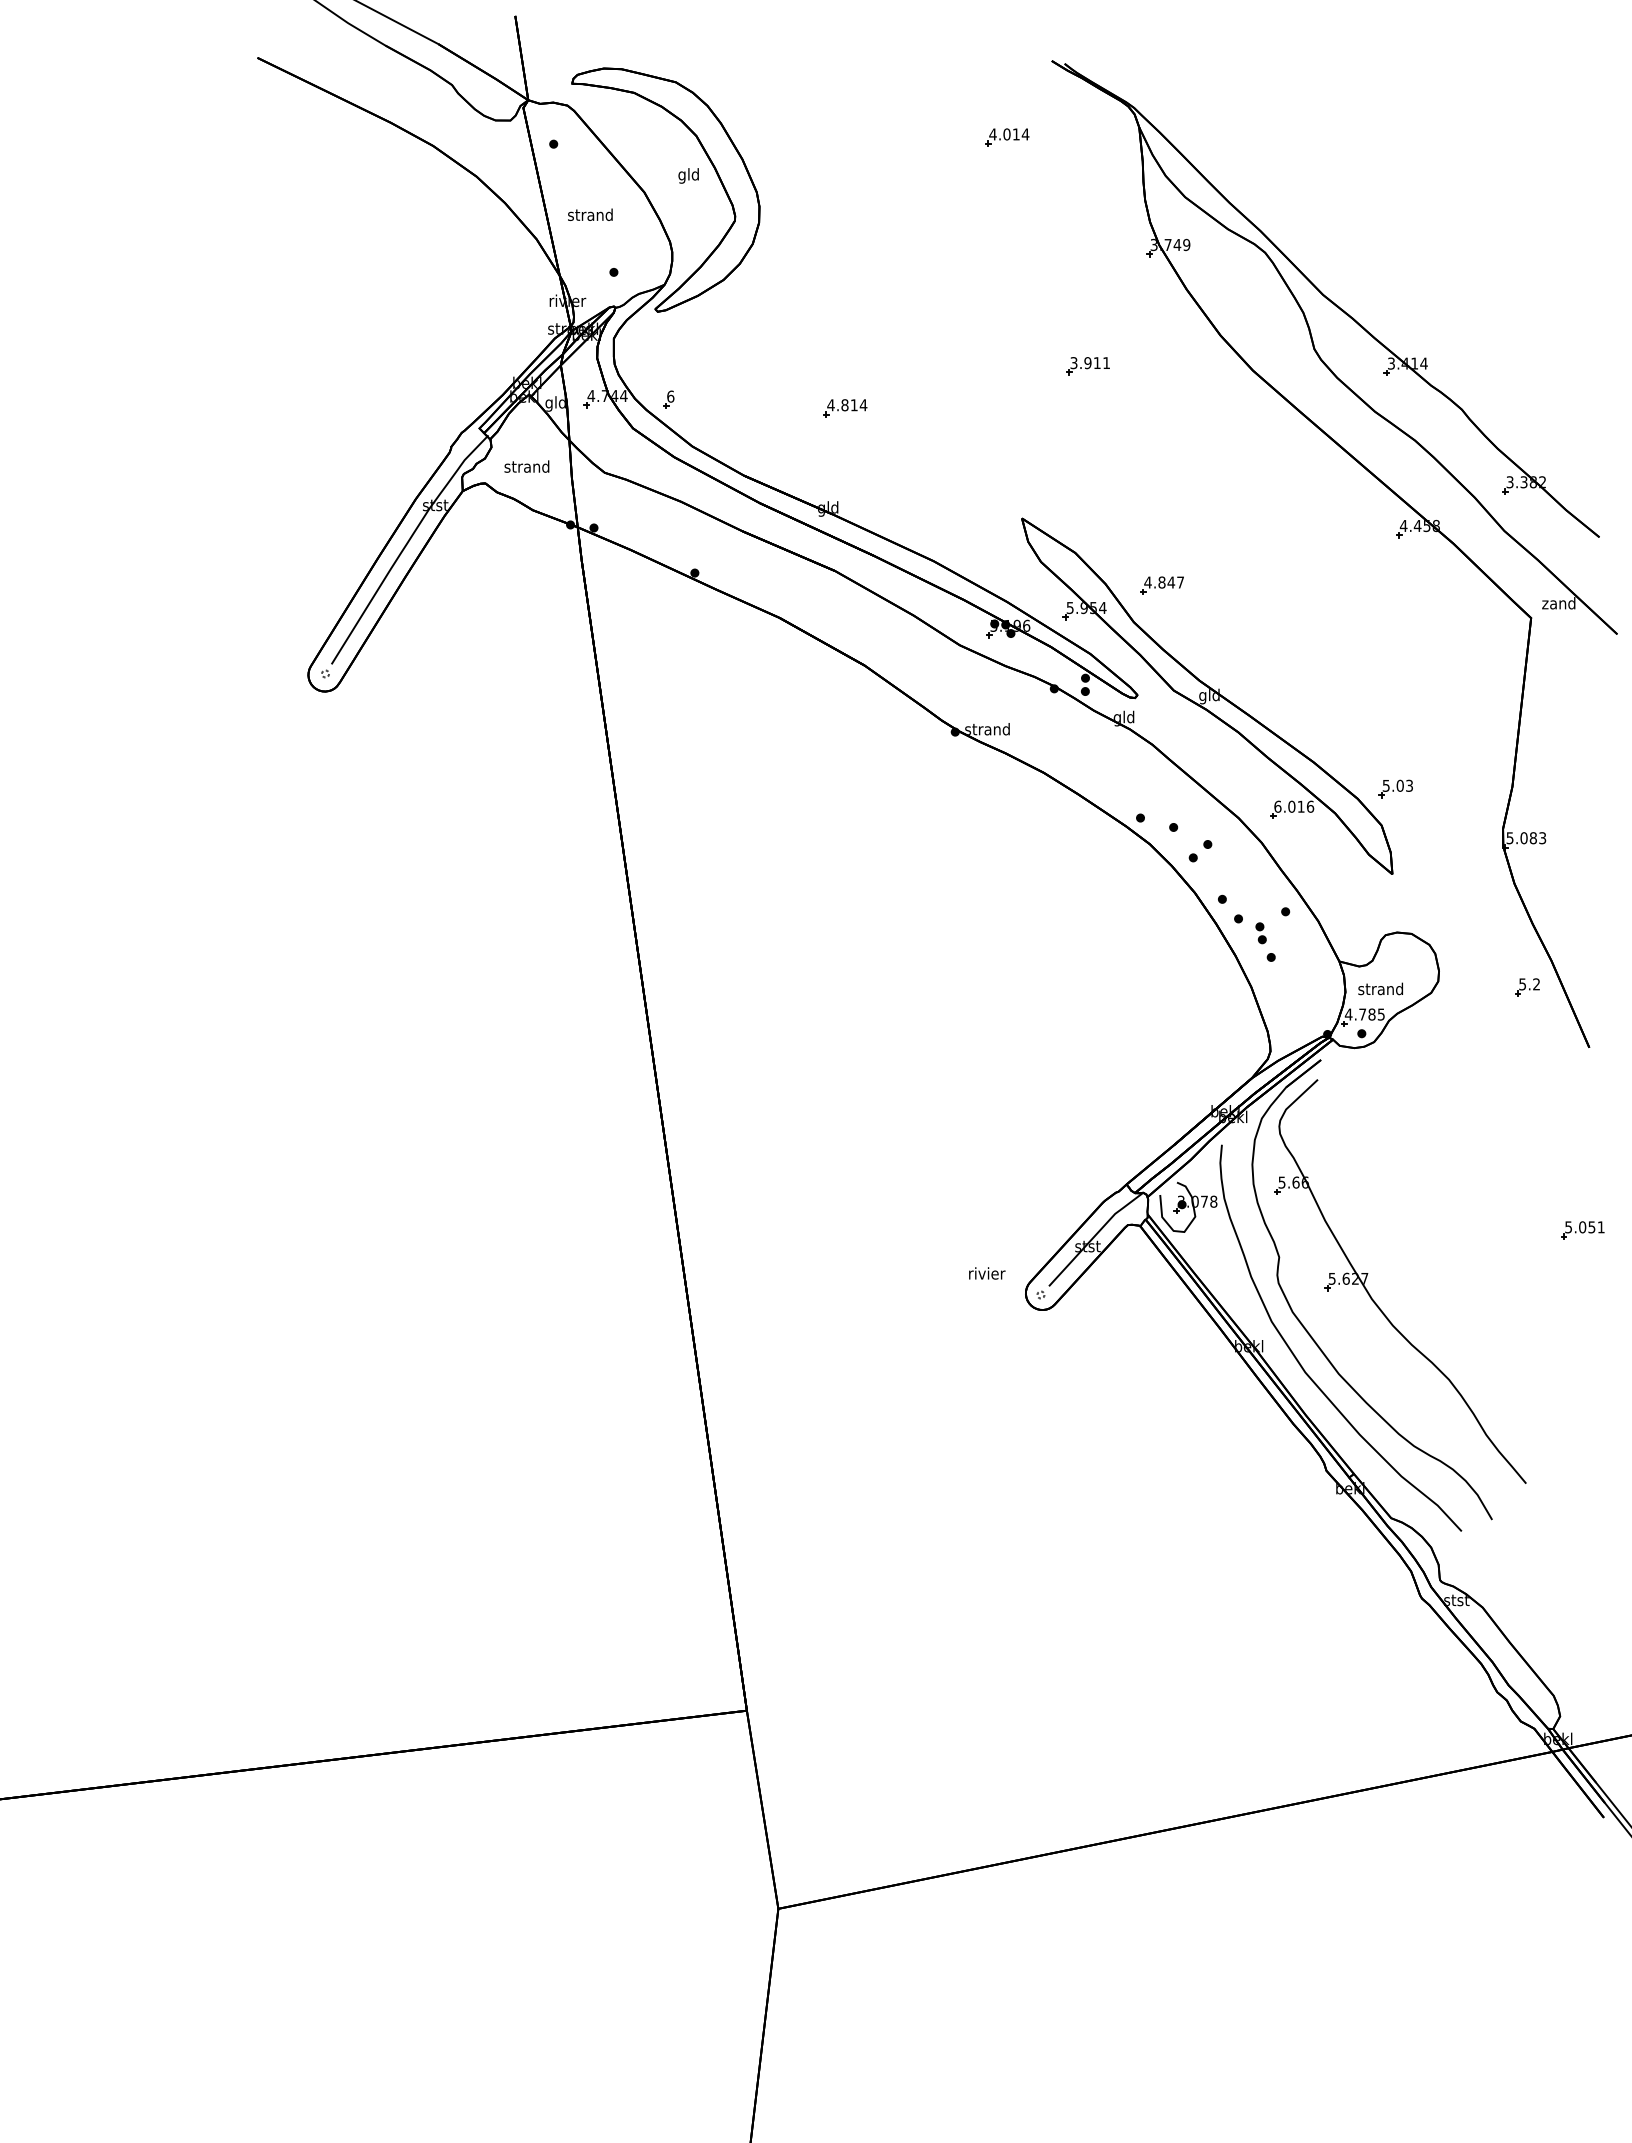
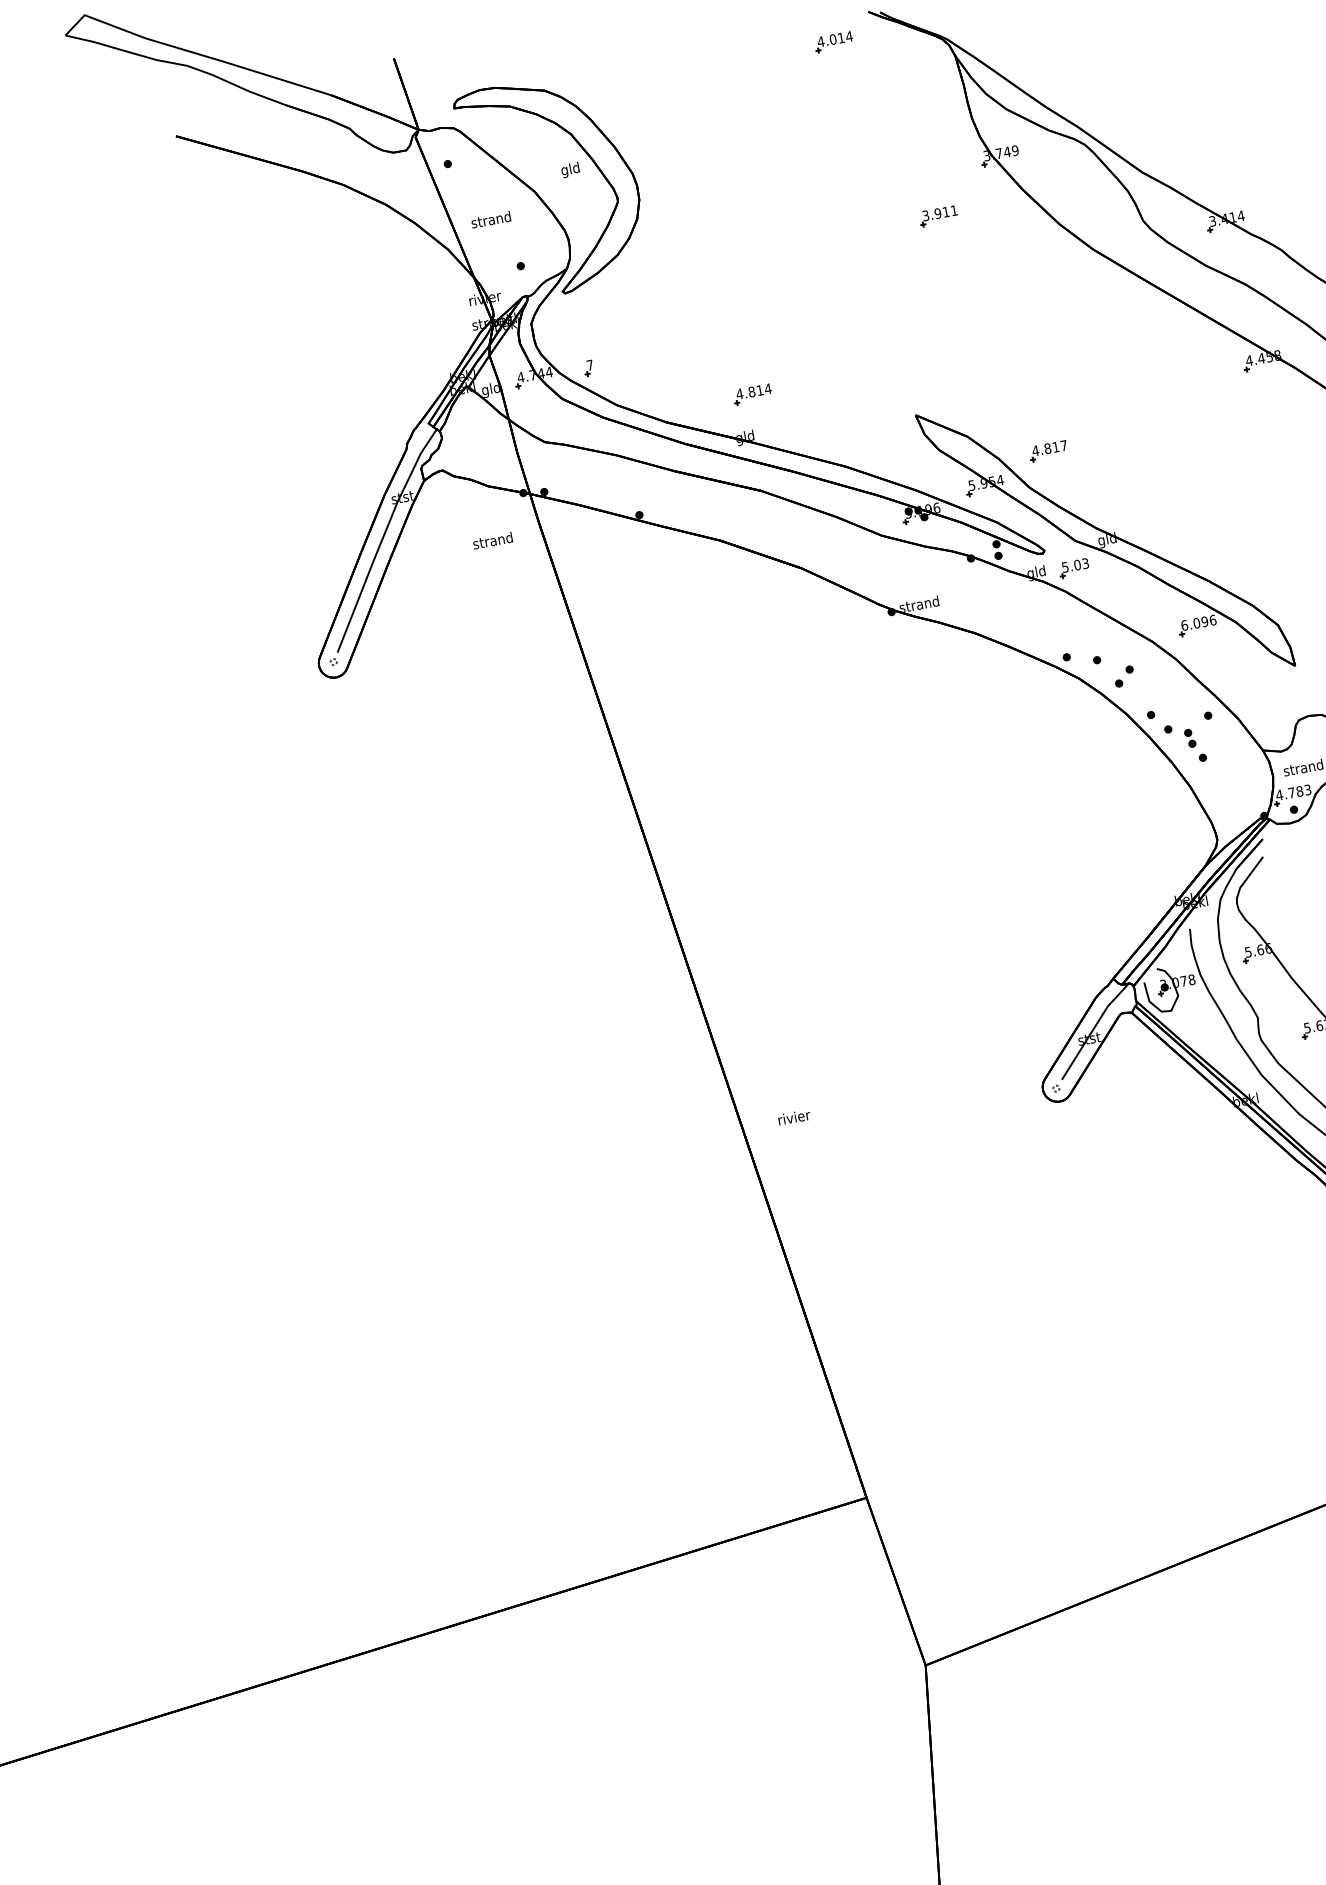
part: (1007, 137) -> (834, 42), moved
part: (1087, 366) -> (938, 216), moved
text: (670, 396) -> (589, 365), 6 -> 7
part: (845, 408) -> (752, 394), moved
text: (526, 466) -> (492, 540), moved
text: (1171, 582) -> (1056, 447), 4.847 -> 4.817
part: (1395, 788) -> (1073, 568), moved
text: (1300, 806) -> (1204, 621), 6.016 -> 6.096
text: (1381, 1013) -> (1307, 789), 4.785 -> 4.783
text: (987, 1273) -> (794, 1117), moved

